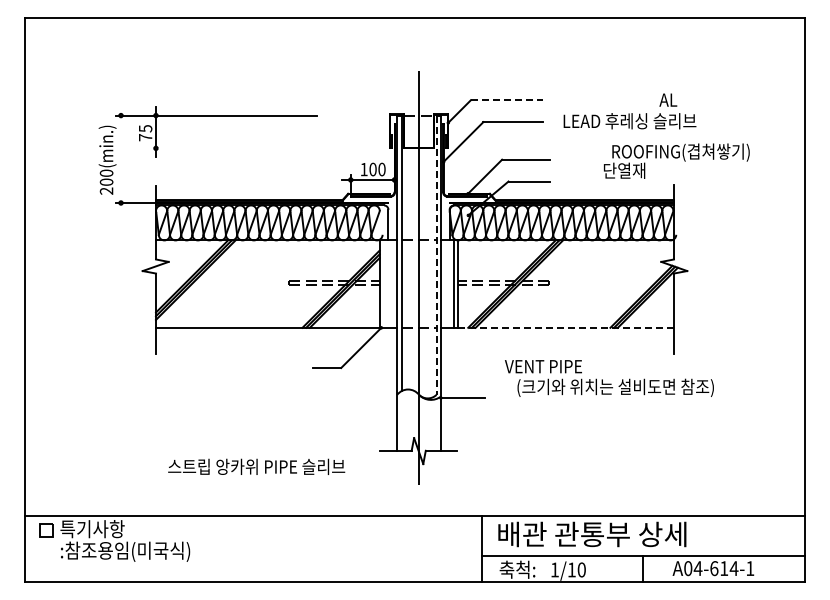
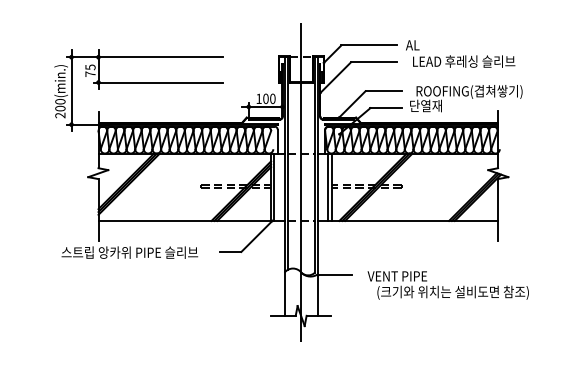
text: (668, 99) -> (412, 44), moved
line: (507, 100) -> (369, 45), dashed -> solid
line: (233, 148) -> (158, 82), added
line: (121, 158) -> (71, 90), added
text: (676, 160) -> (466, 98), moved
line: (436, 255) -> (314, 165), dashed -> solid
line: (384, 283) -> (274, 186), added
line: (566, 327) -> (415, 220), dashed -> solid
text: (609, 378) -> (448, 285), moved
text: (256, 466) -> (129, 252), moved

